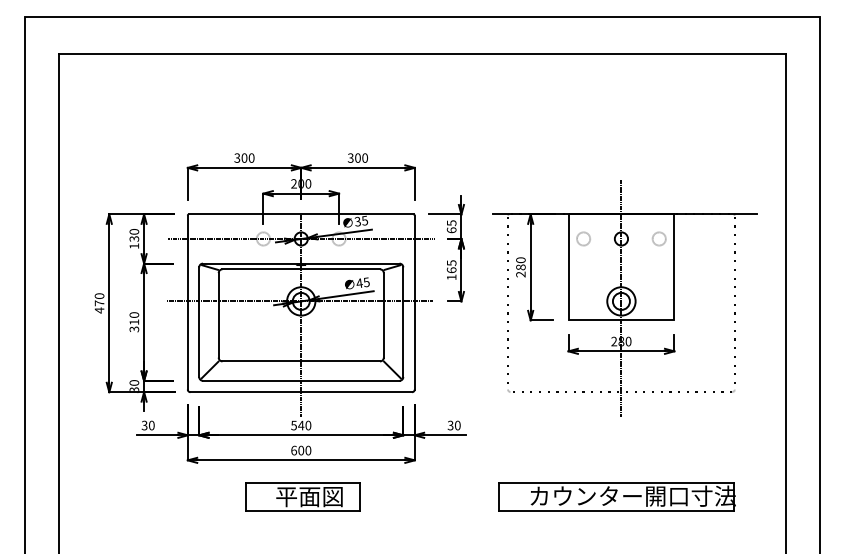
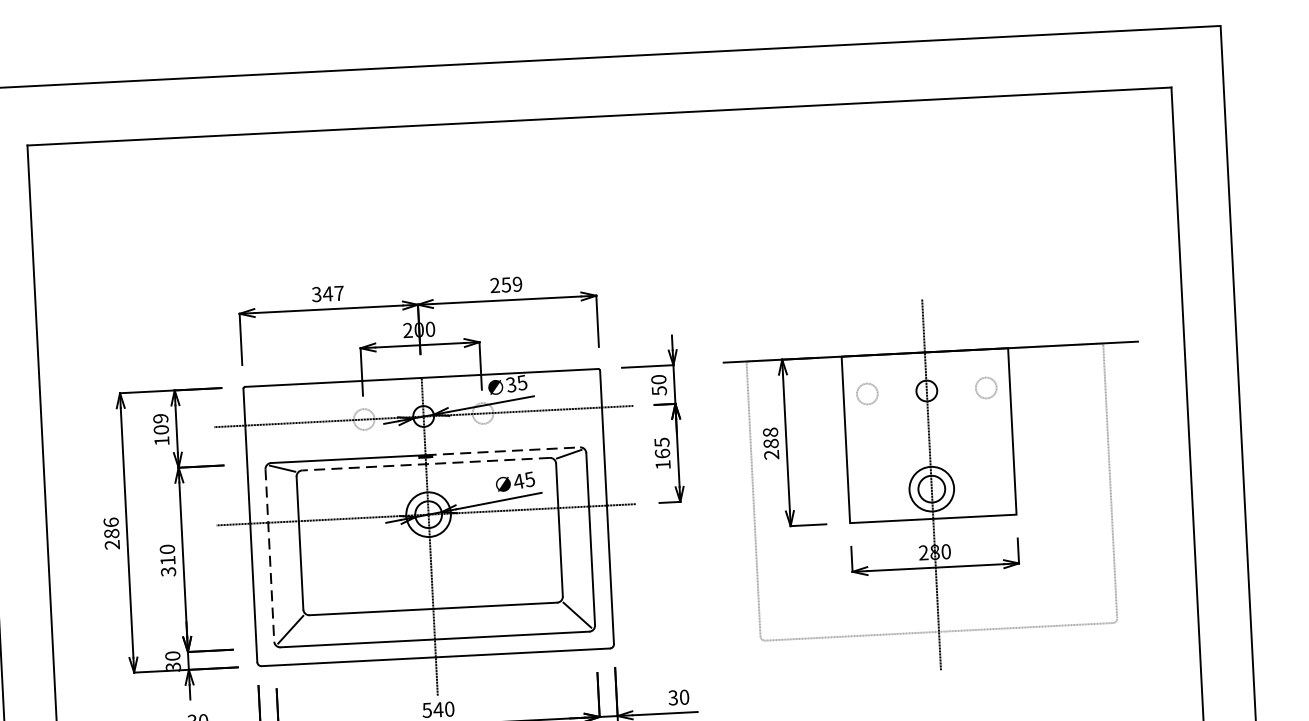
text: (247, 157) -> (332, 292), 300 -> 347
text: (357, 157) -> (505, 283), 300 -> 259
text: (451, 226) -> (658, 384), 65 -> 50
text: (134, 235) -> (161, 424), 130 -> 109
text: (520, 260) -> (769, 432), 280 -> 288
line: (350, 263) -> (502, 451), solid -> dashed
line: (301, 269) -> (426, 464), solid -> dashed
text: (99, 303) -> (111, 533), 470 -> 286
line: (199, 322) -> (270, 555), solid -> dashed

